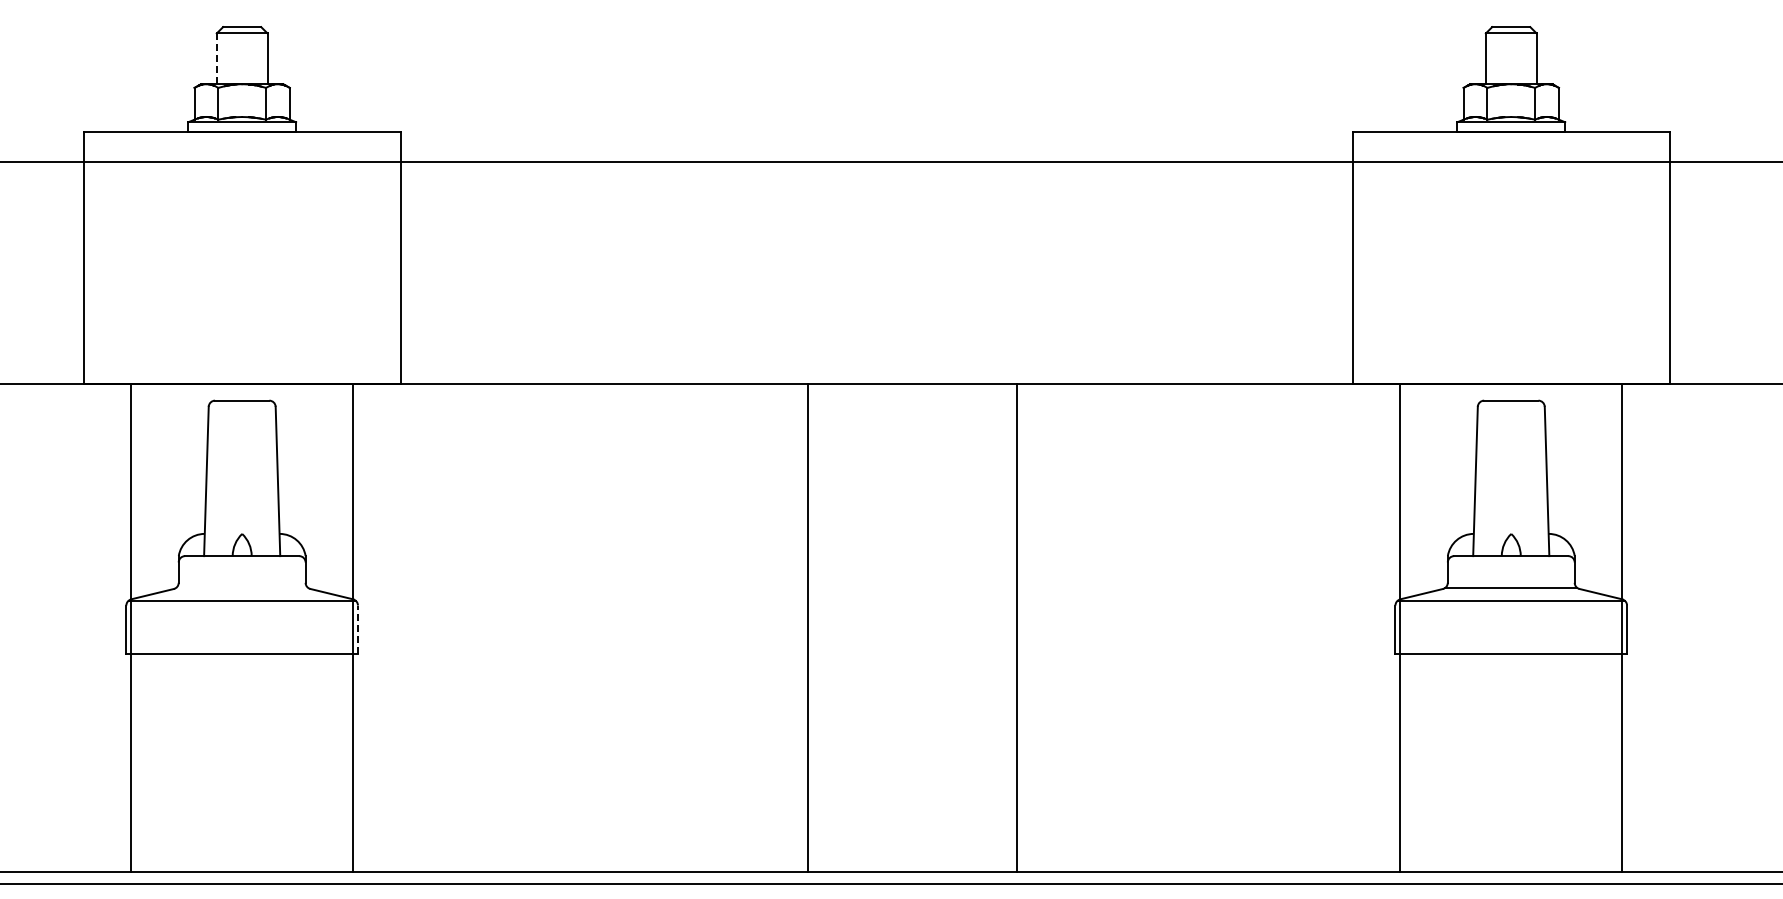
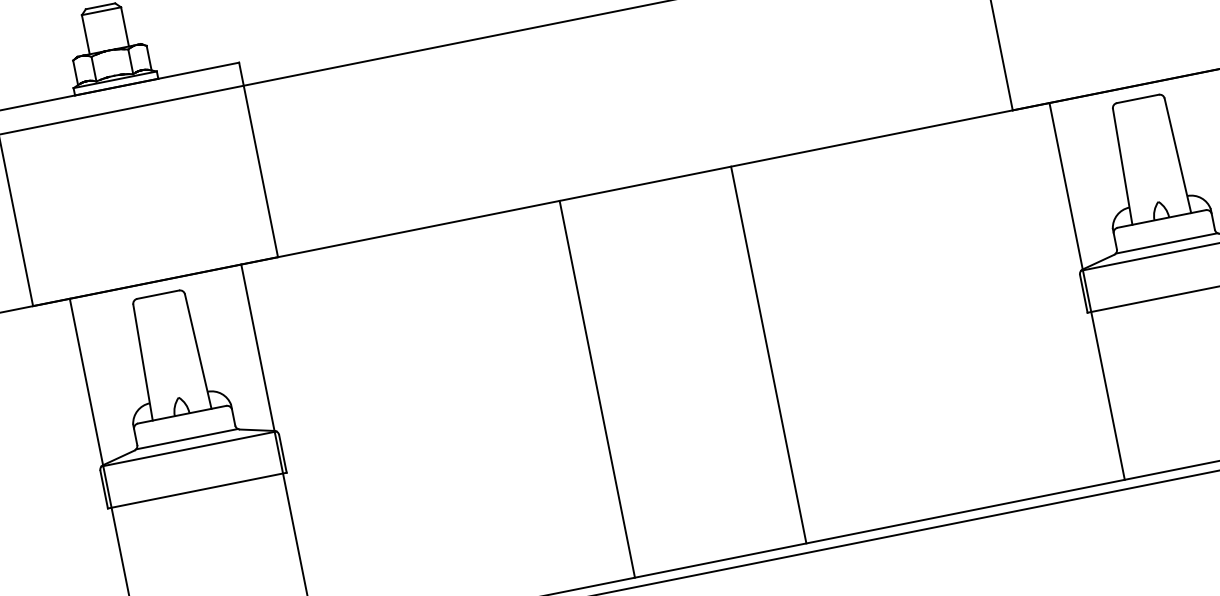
line: (216, 59) -> (85, 35), dashed -> solid
line: (242, 587) -> (187, 438), added
line: (807, 627) -> (597, 389), moved
line: (1016, 627) -> (768, 354), moved
line: (357, 629) -> (282, 453), dashed -> solid

